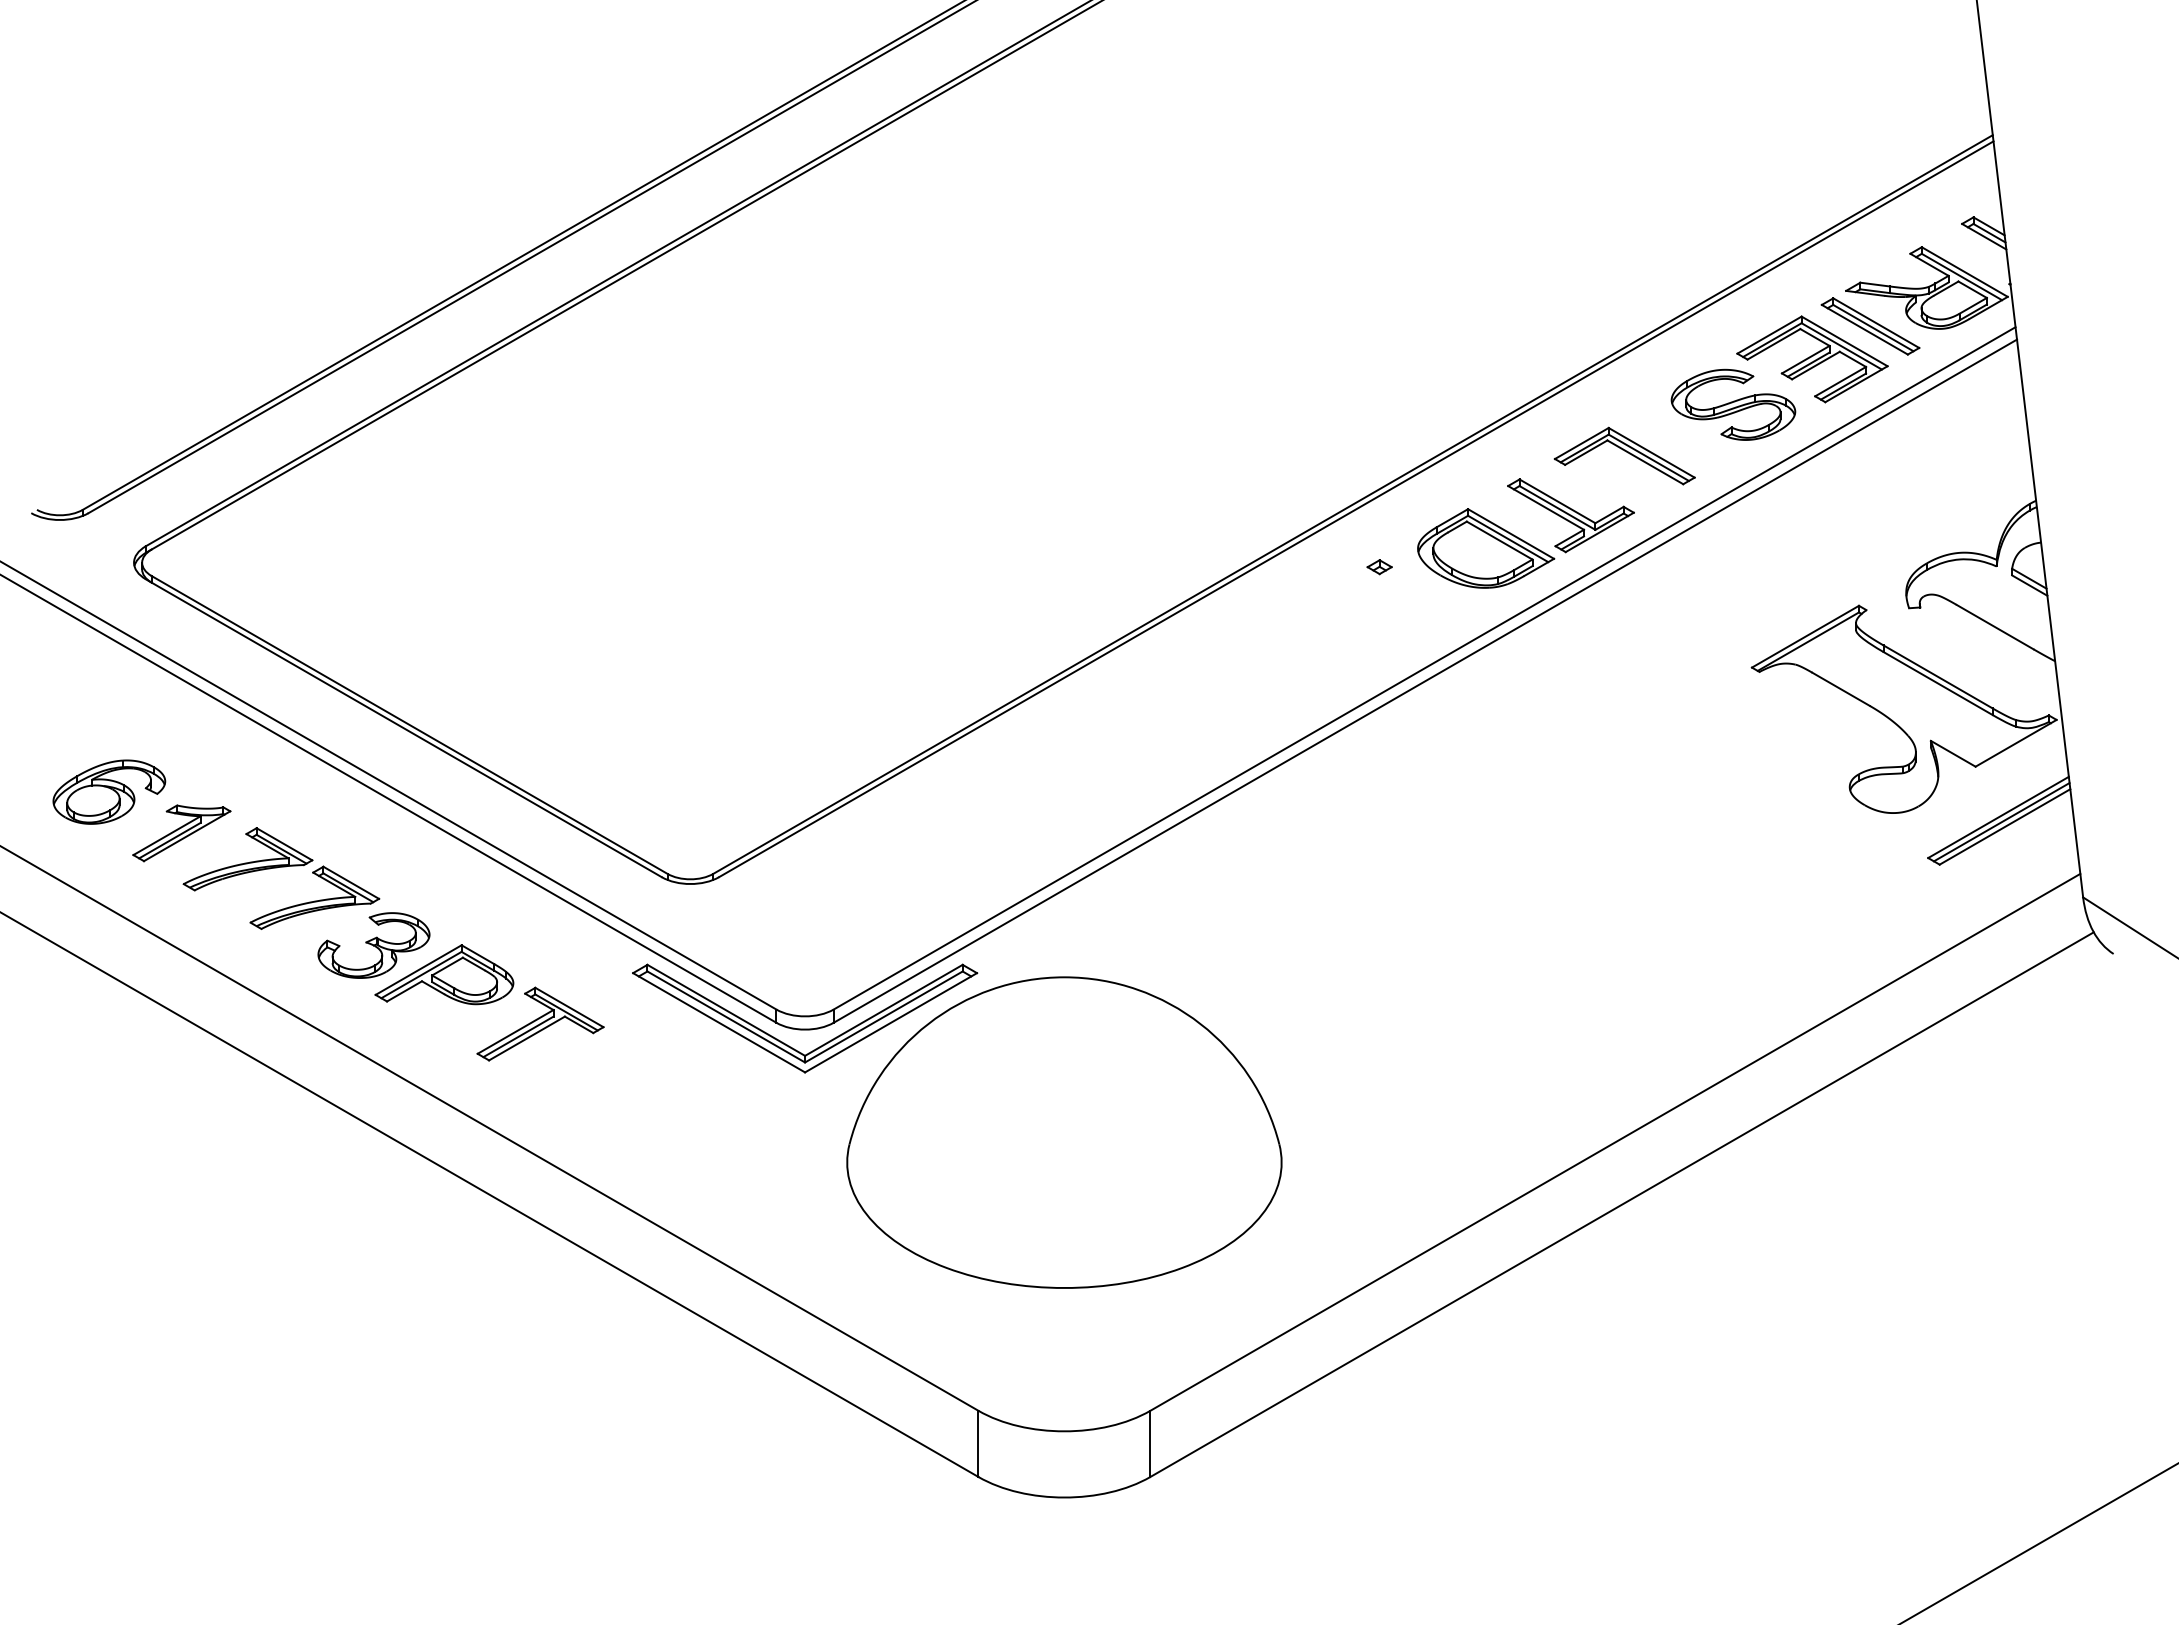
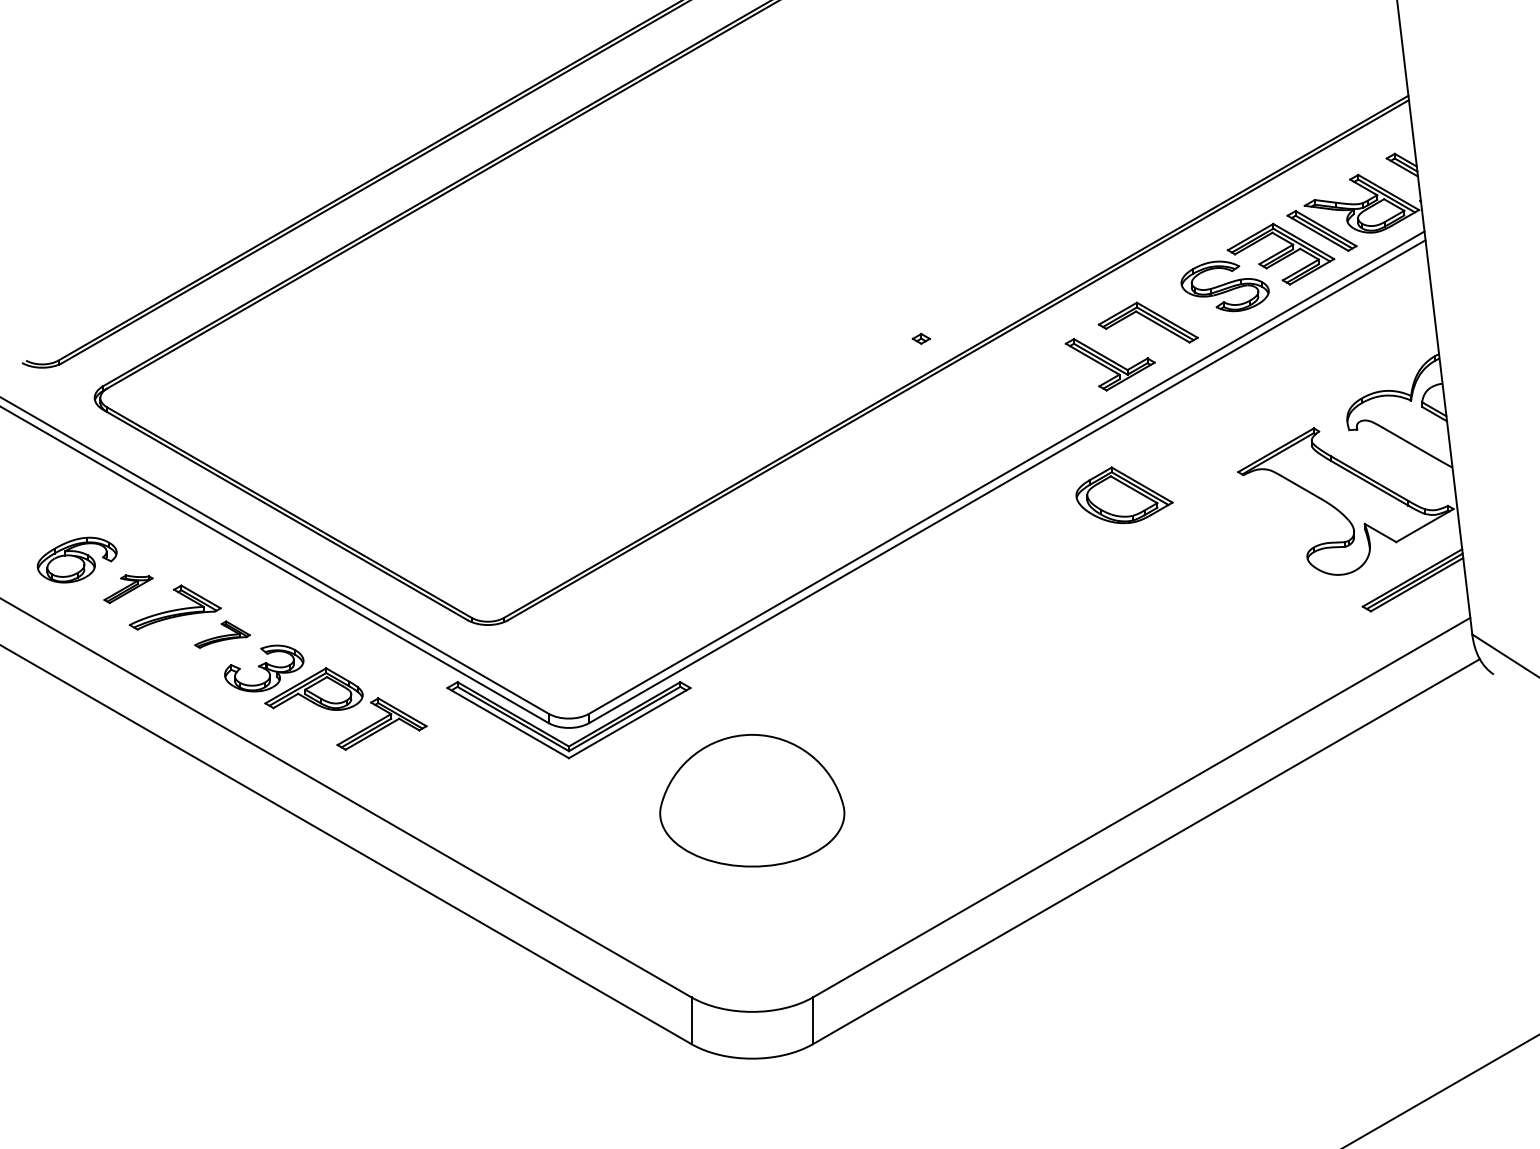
part: (1486, 548) -> (1124, 495), moved
part: (1379, 567) -> (921, 339), moved
part: (181, 833) -> (128, 589), size x0.7
part: (314, 897) -> (222, 634), size x0.6
part: (1064, 1132) -> (752, 800), size x0.6

